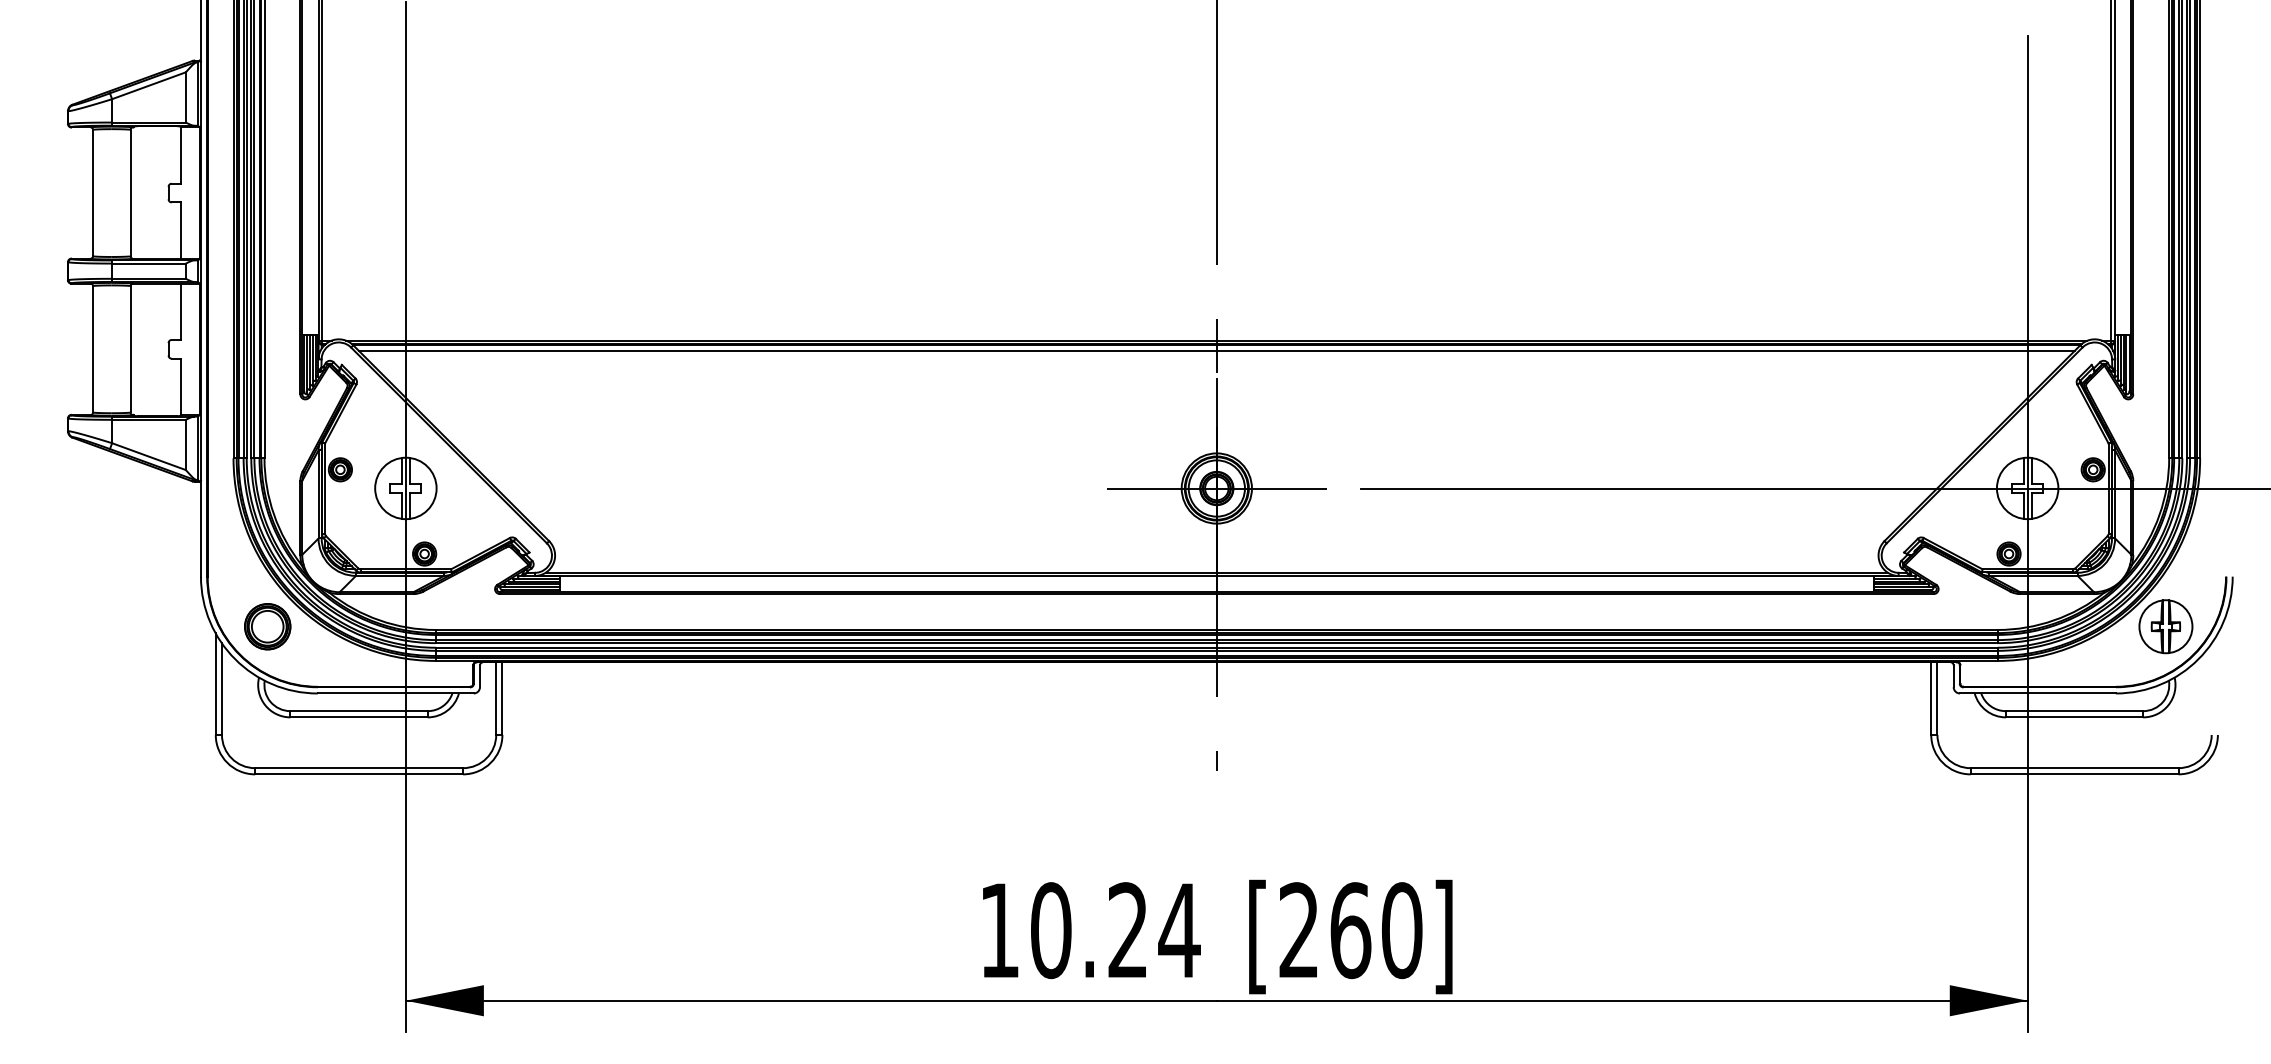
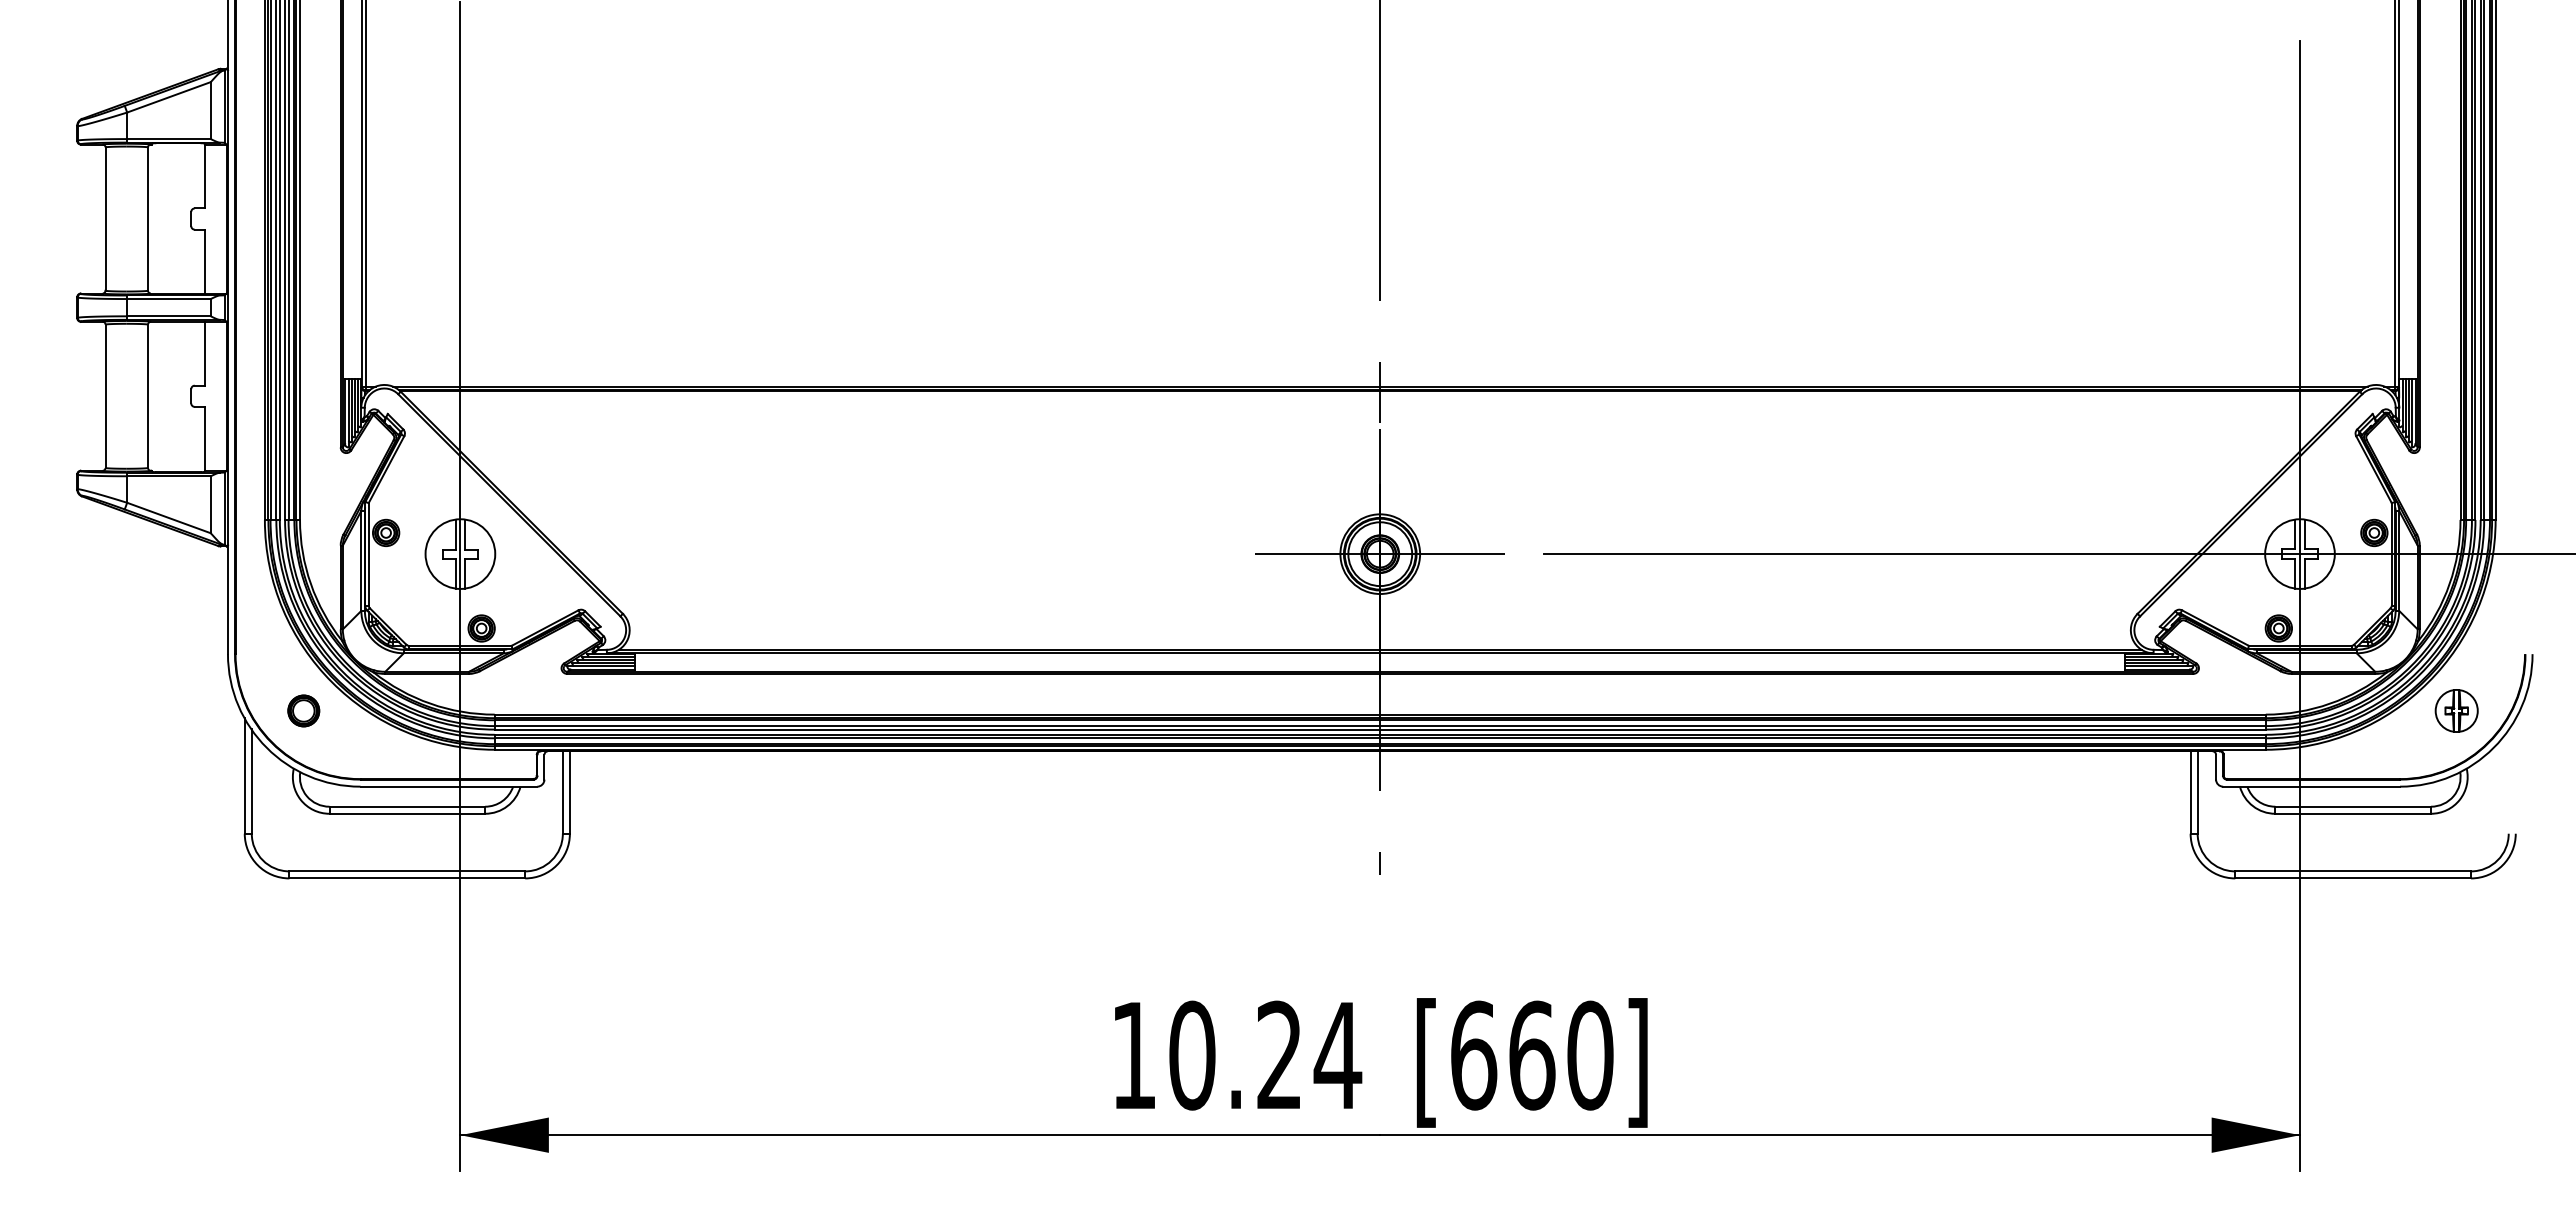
line: (1217, 351) -> (1380, 398), removed
part: (267, 626) -> (303, 710), size x0.6
part: (2165, 626) -> (2456, 710), size x0.7
text: (1299, 930) -> (1474, 1055), [260] -> [660]

